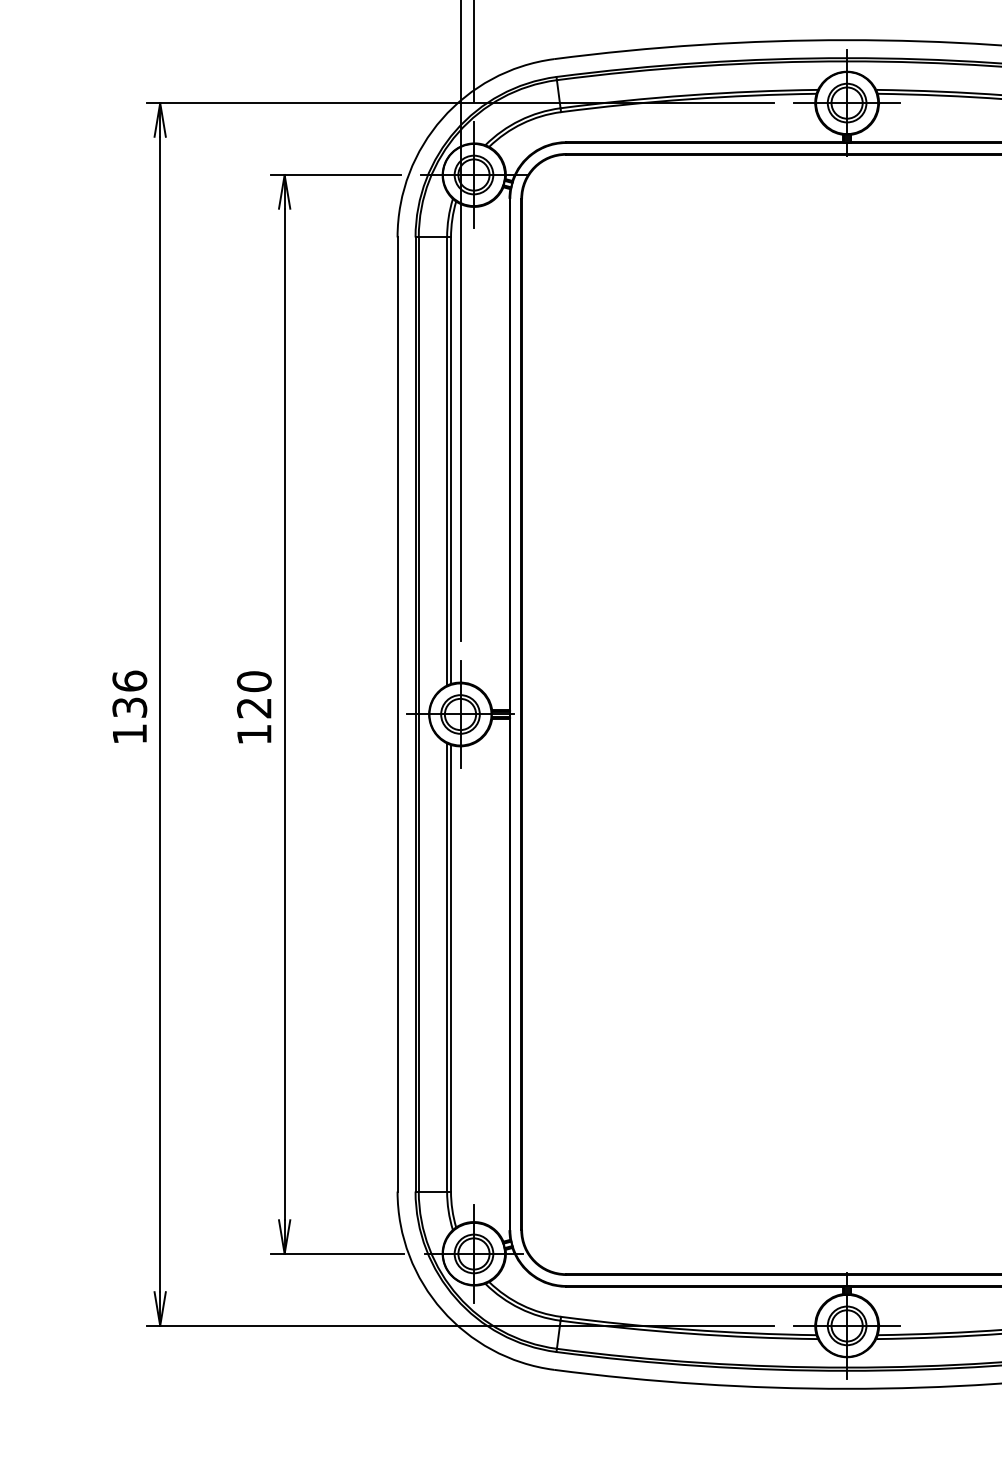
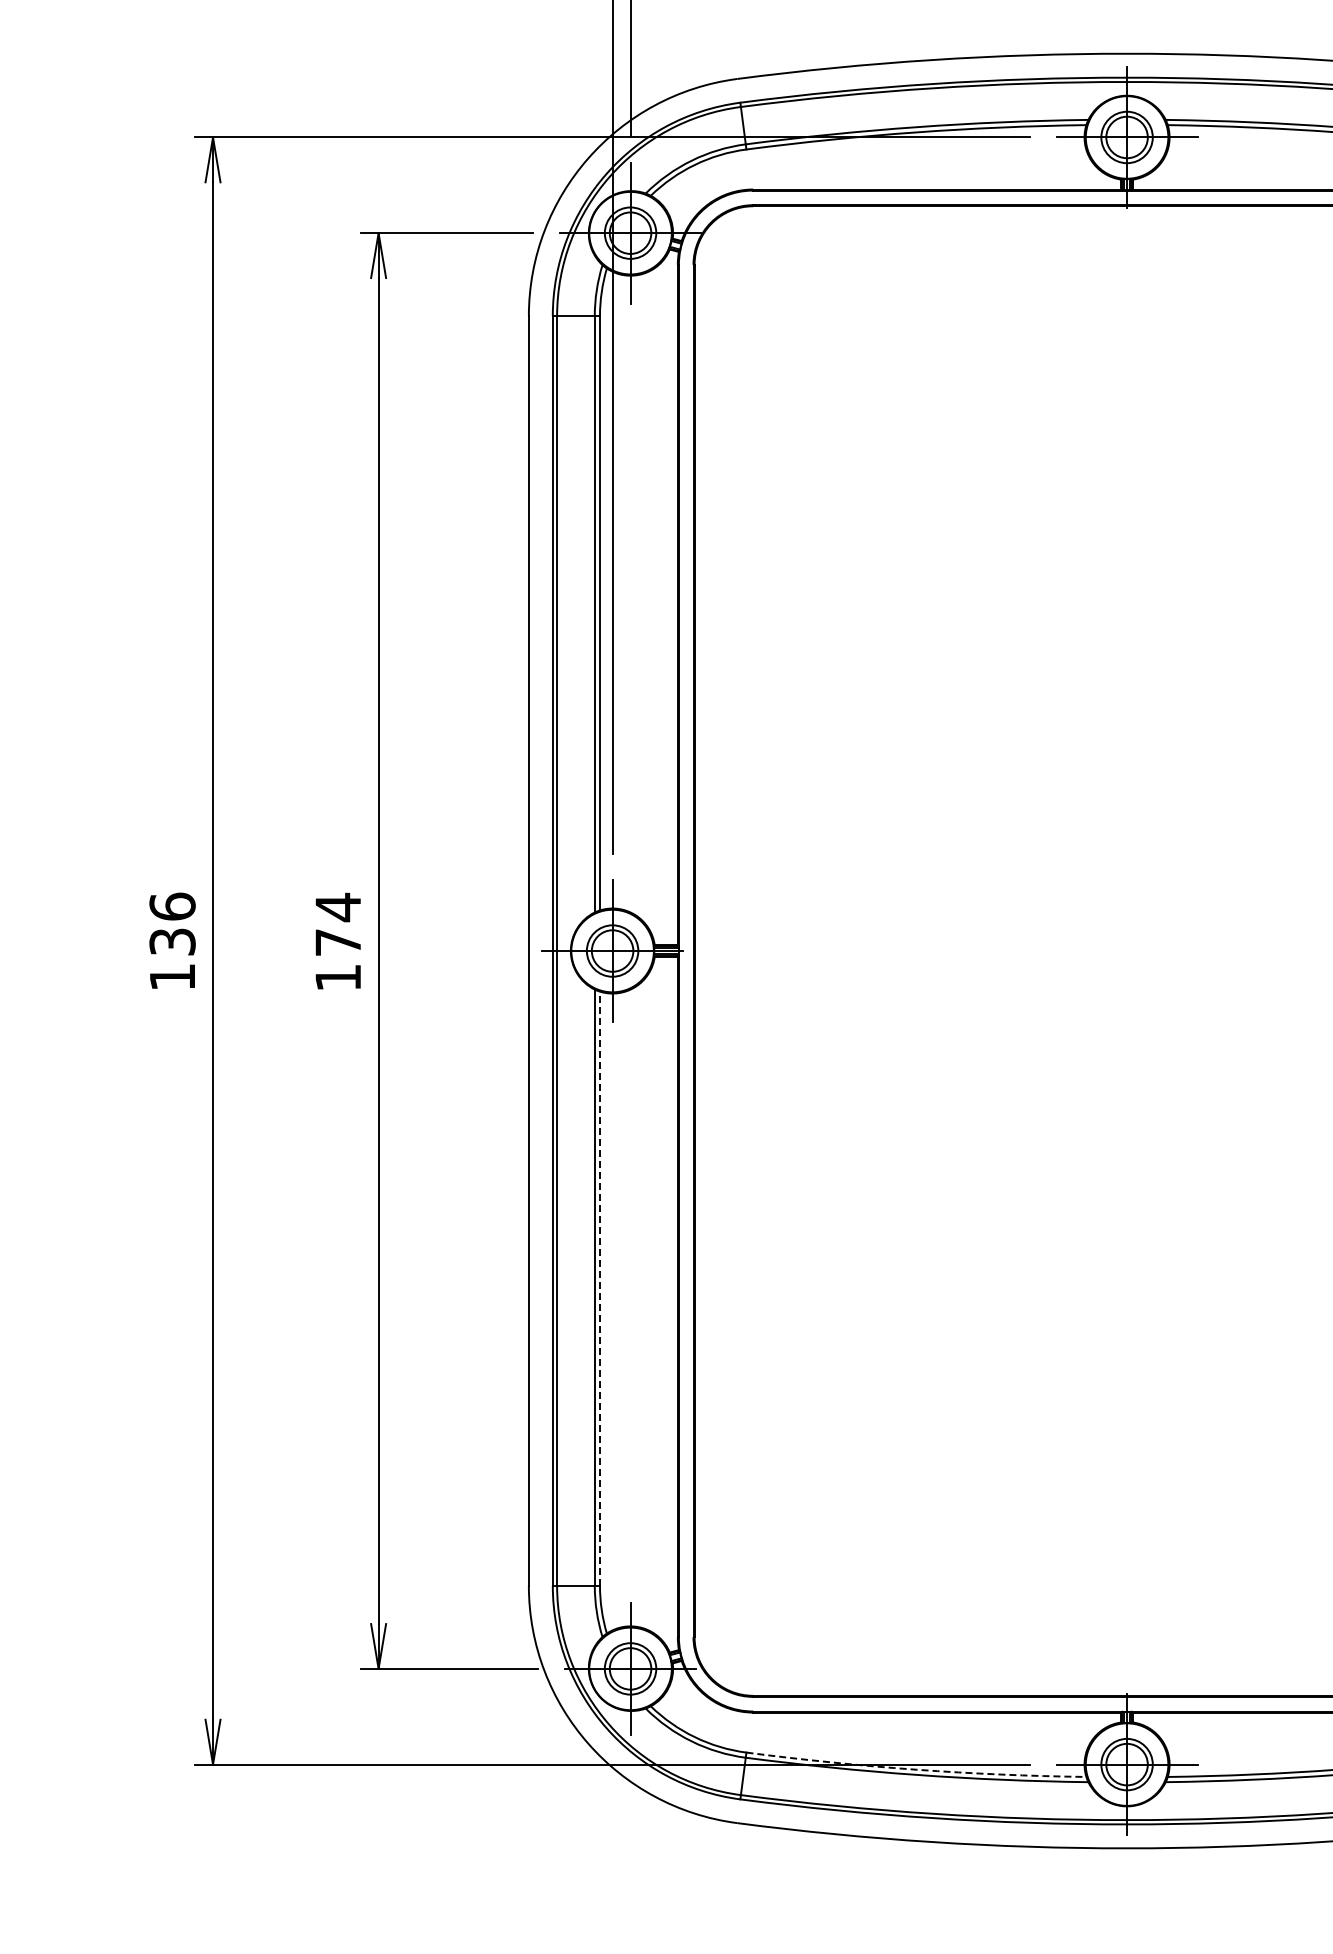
text: (254, 694) -> (338, 924), 120 -> 174
line: (450, 968) -> (599, 1288), solid -> dashed
arc: (688, 1329) -> (916, 1769), solid -> dashed

